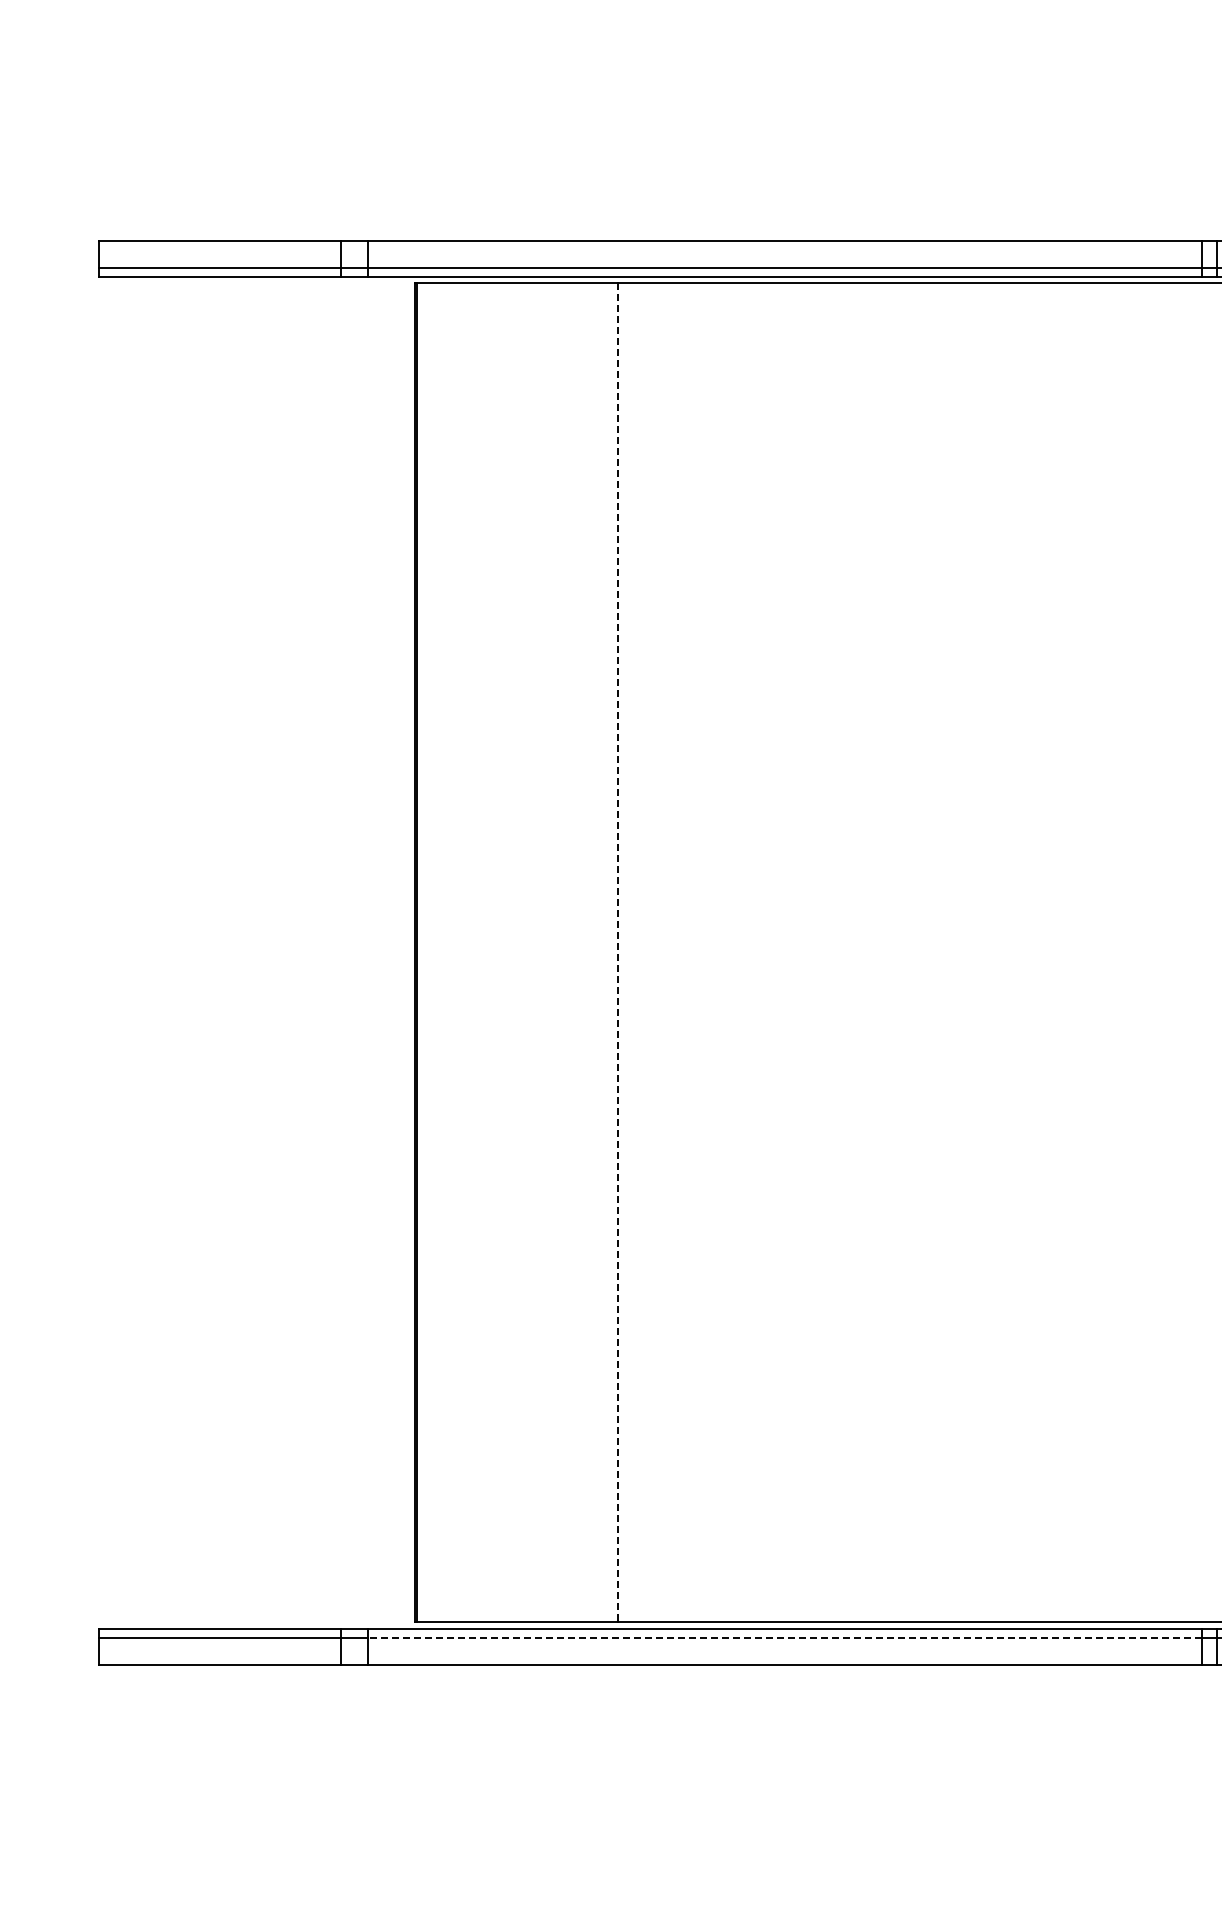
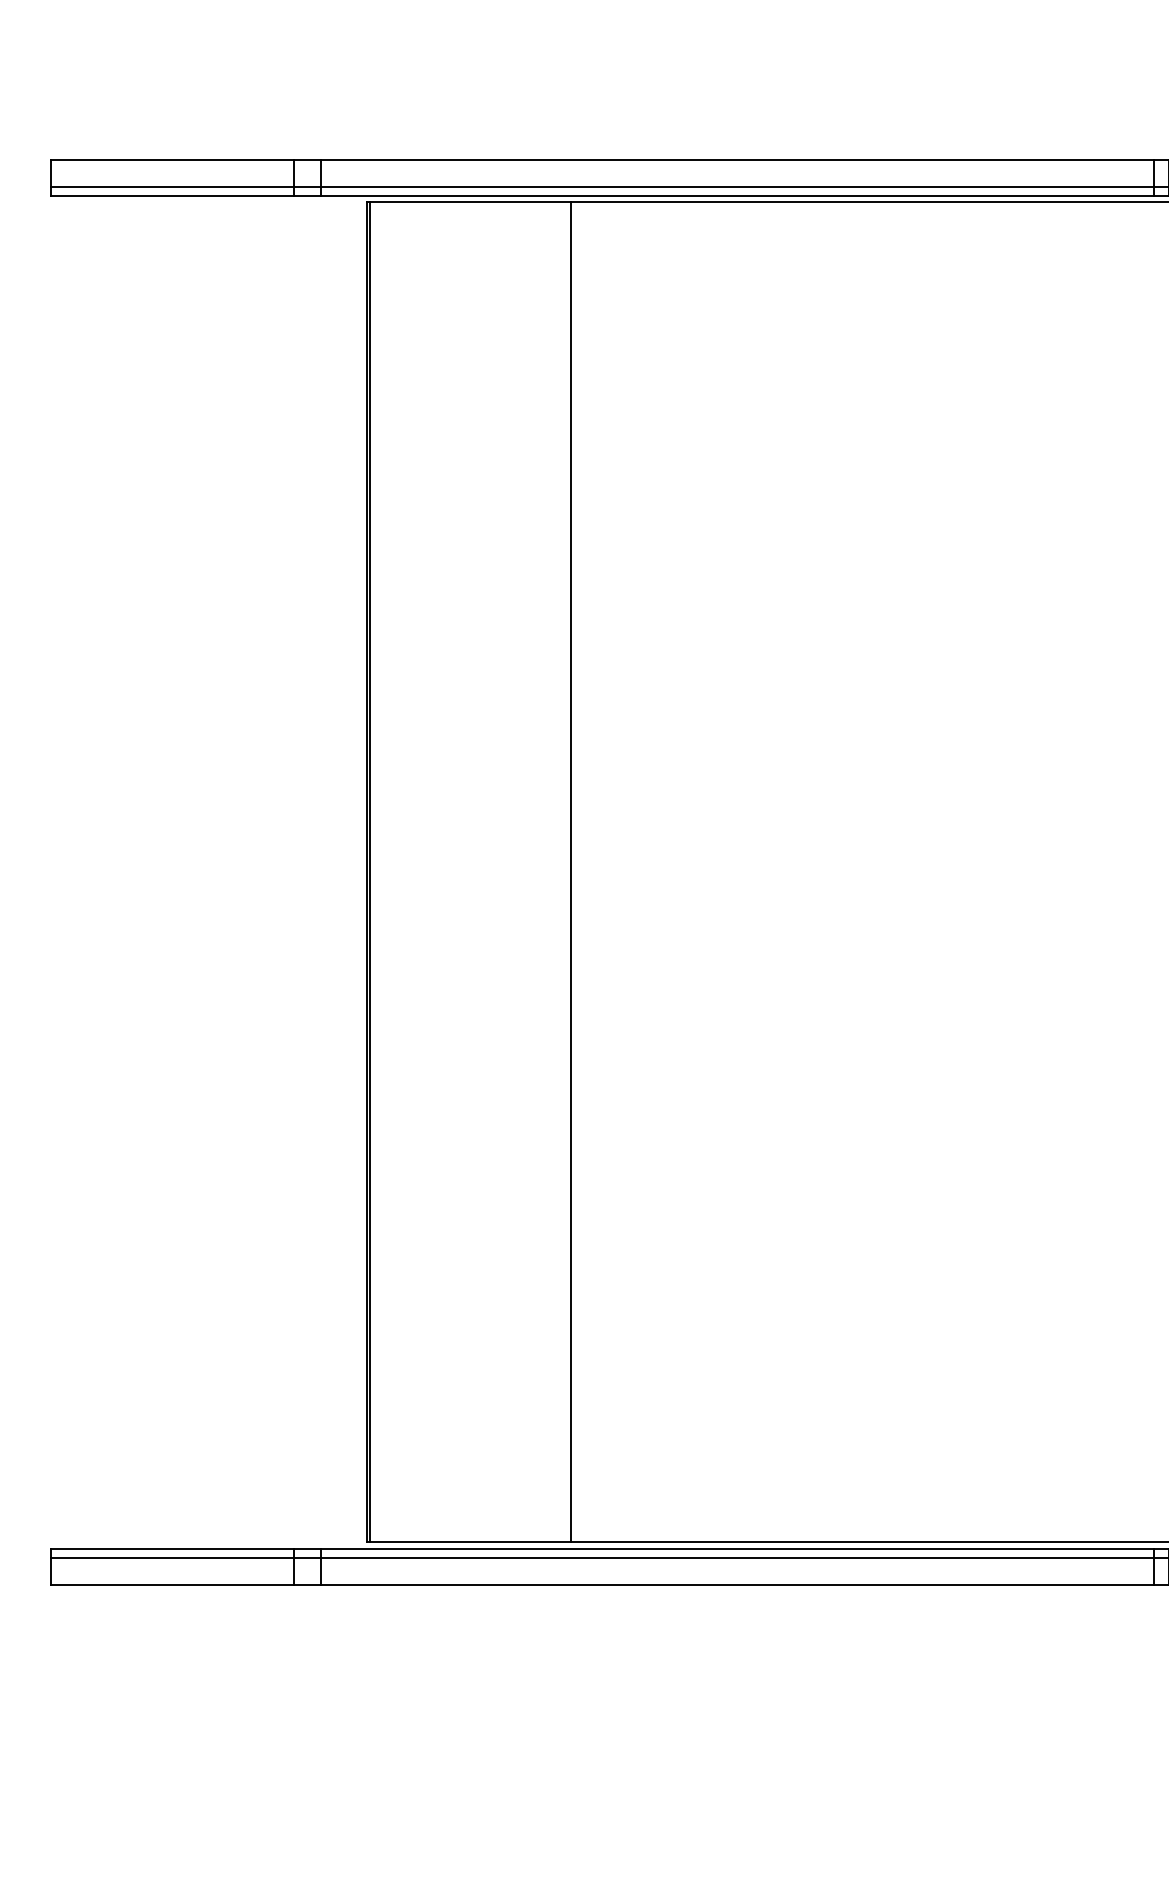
line: (618, 952) -> (570, 871), dashed -> solid
line: (785, 1638) -> (737, 1557), dashed -> solid

